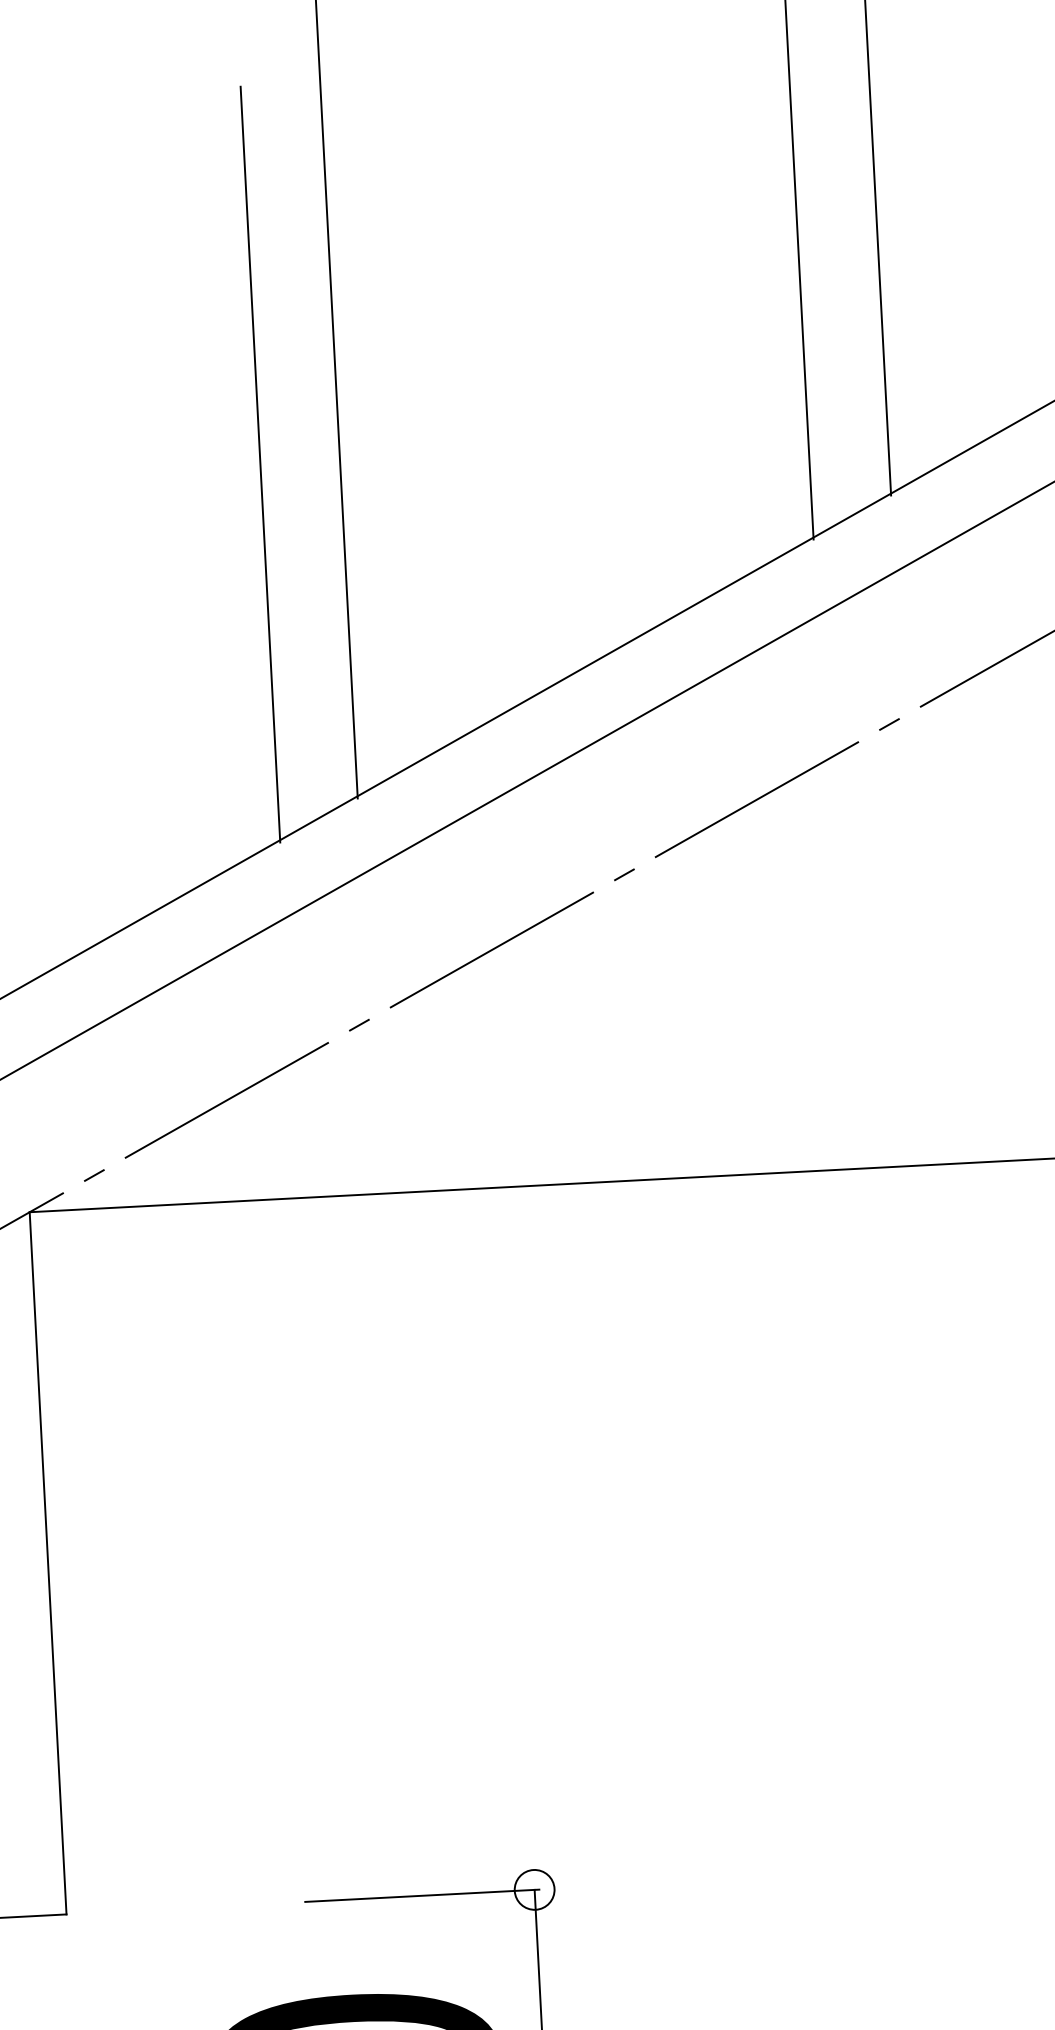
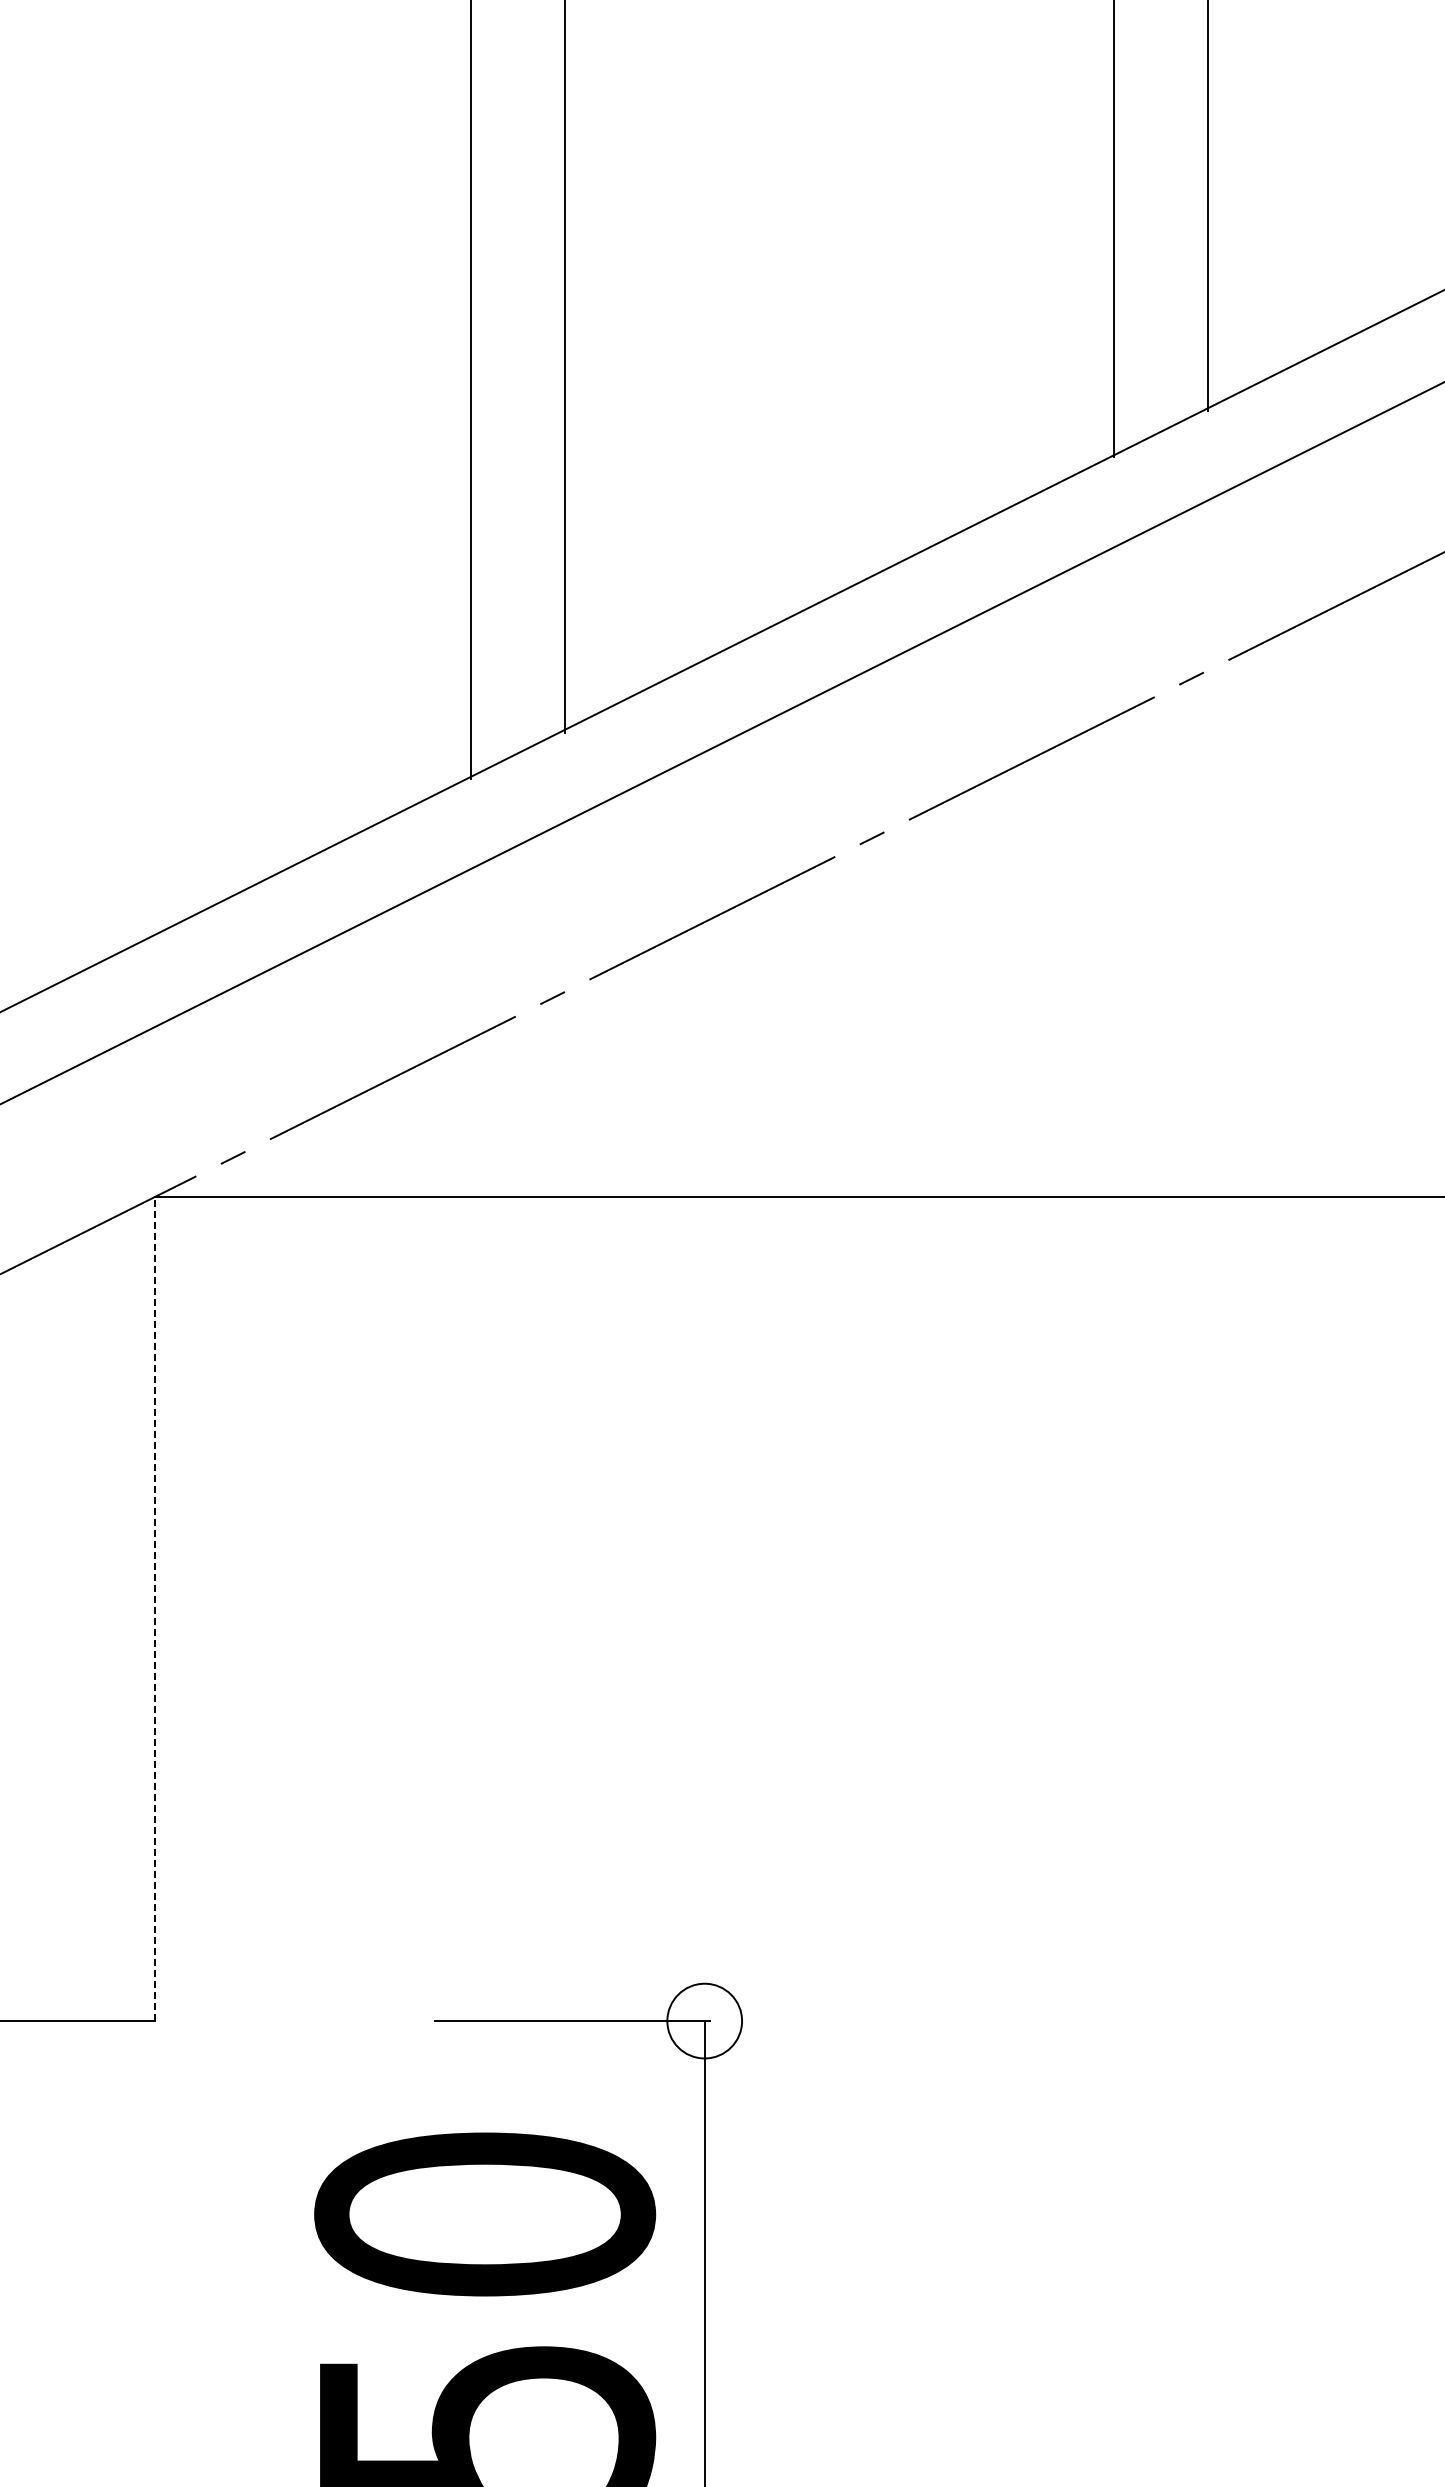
line: (48, 1562) -> (155, 1608), solid -> dashed
circle: (534, 1889) -> (704, 2020), size x1.6

